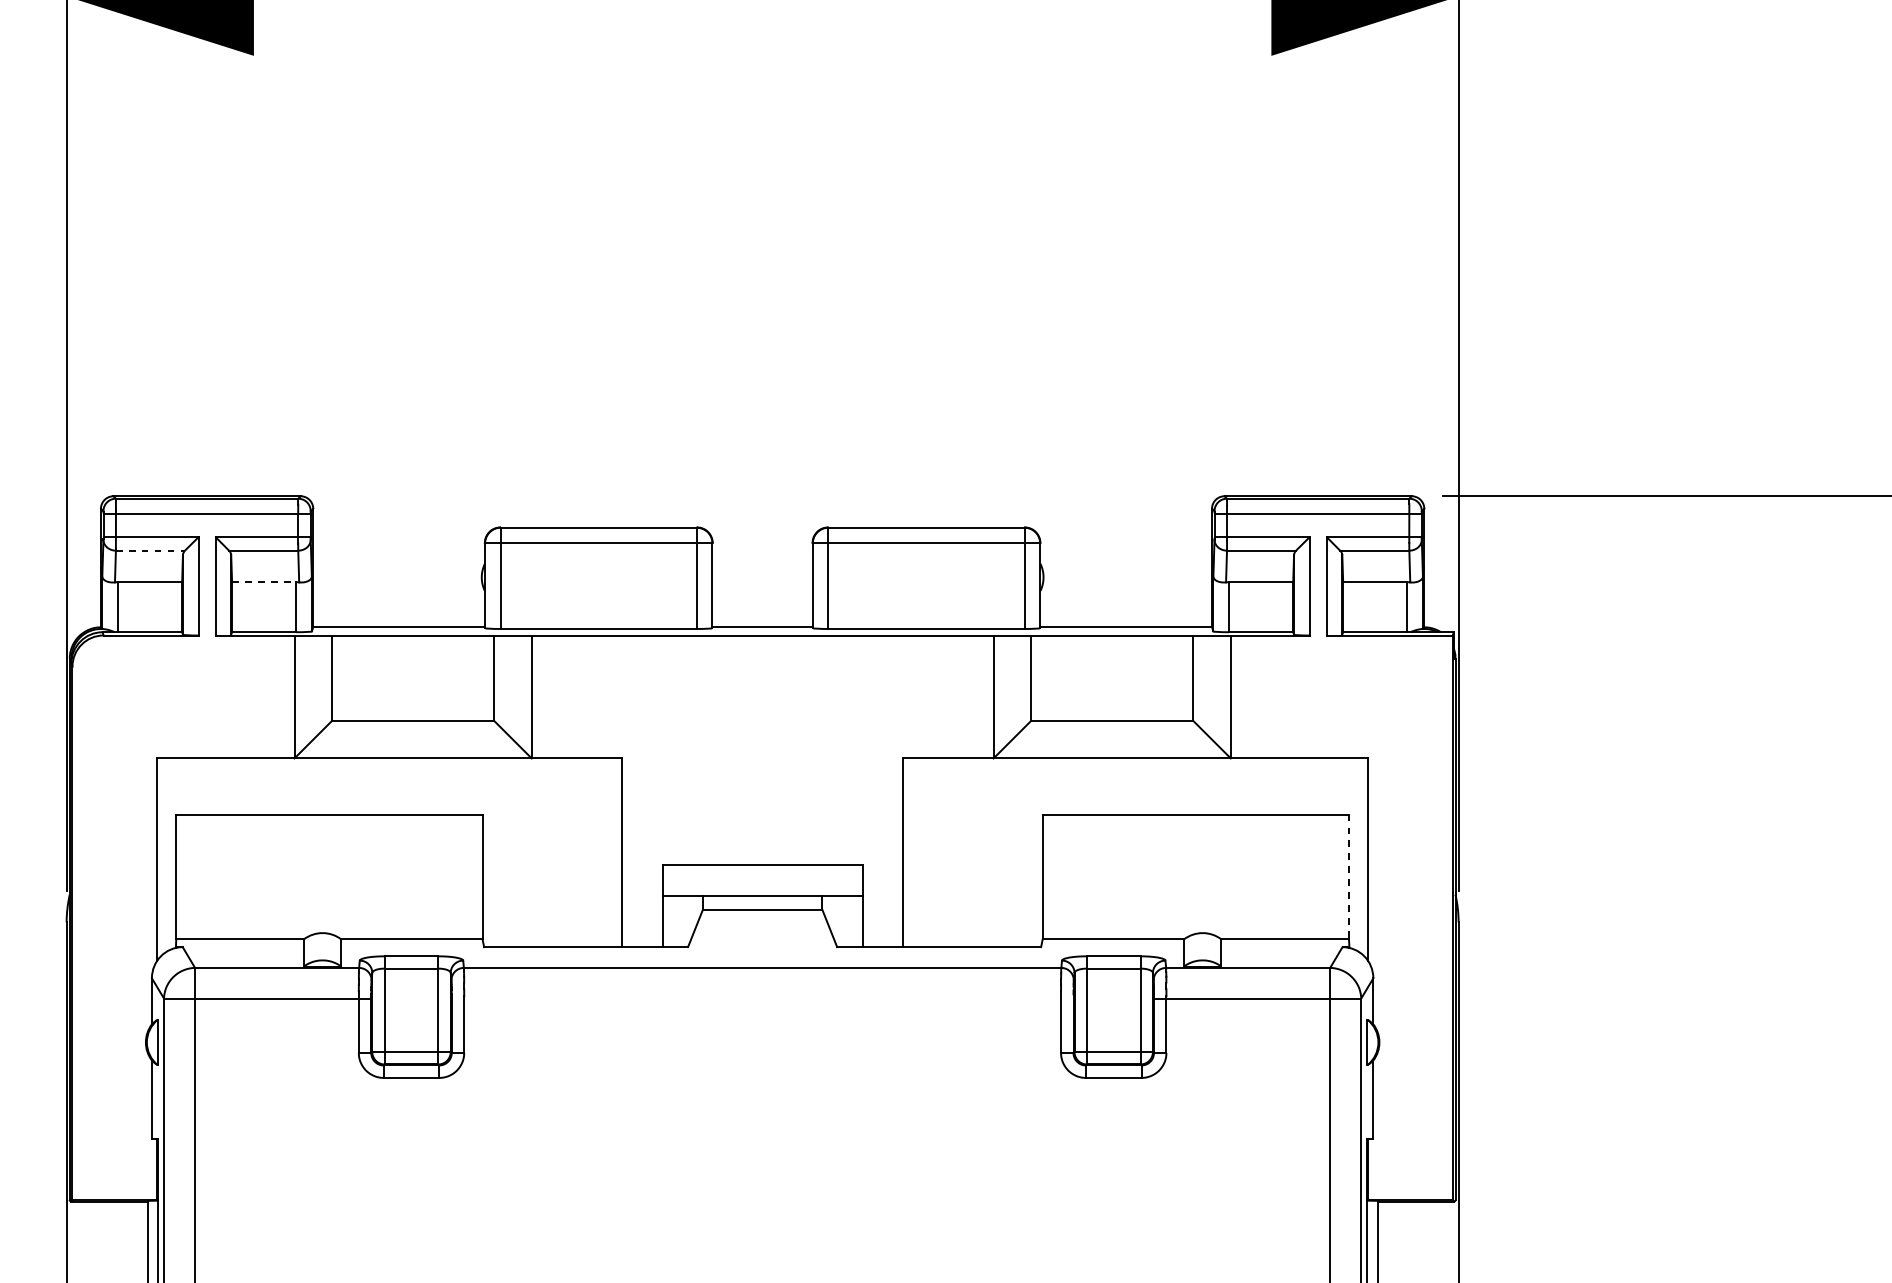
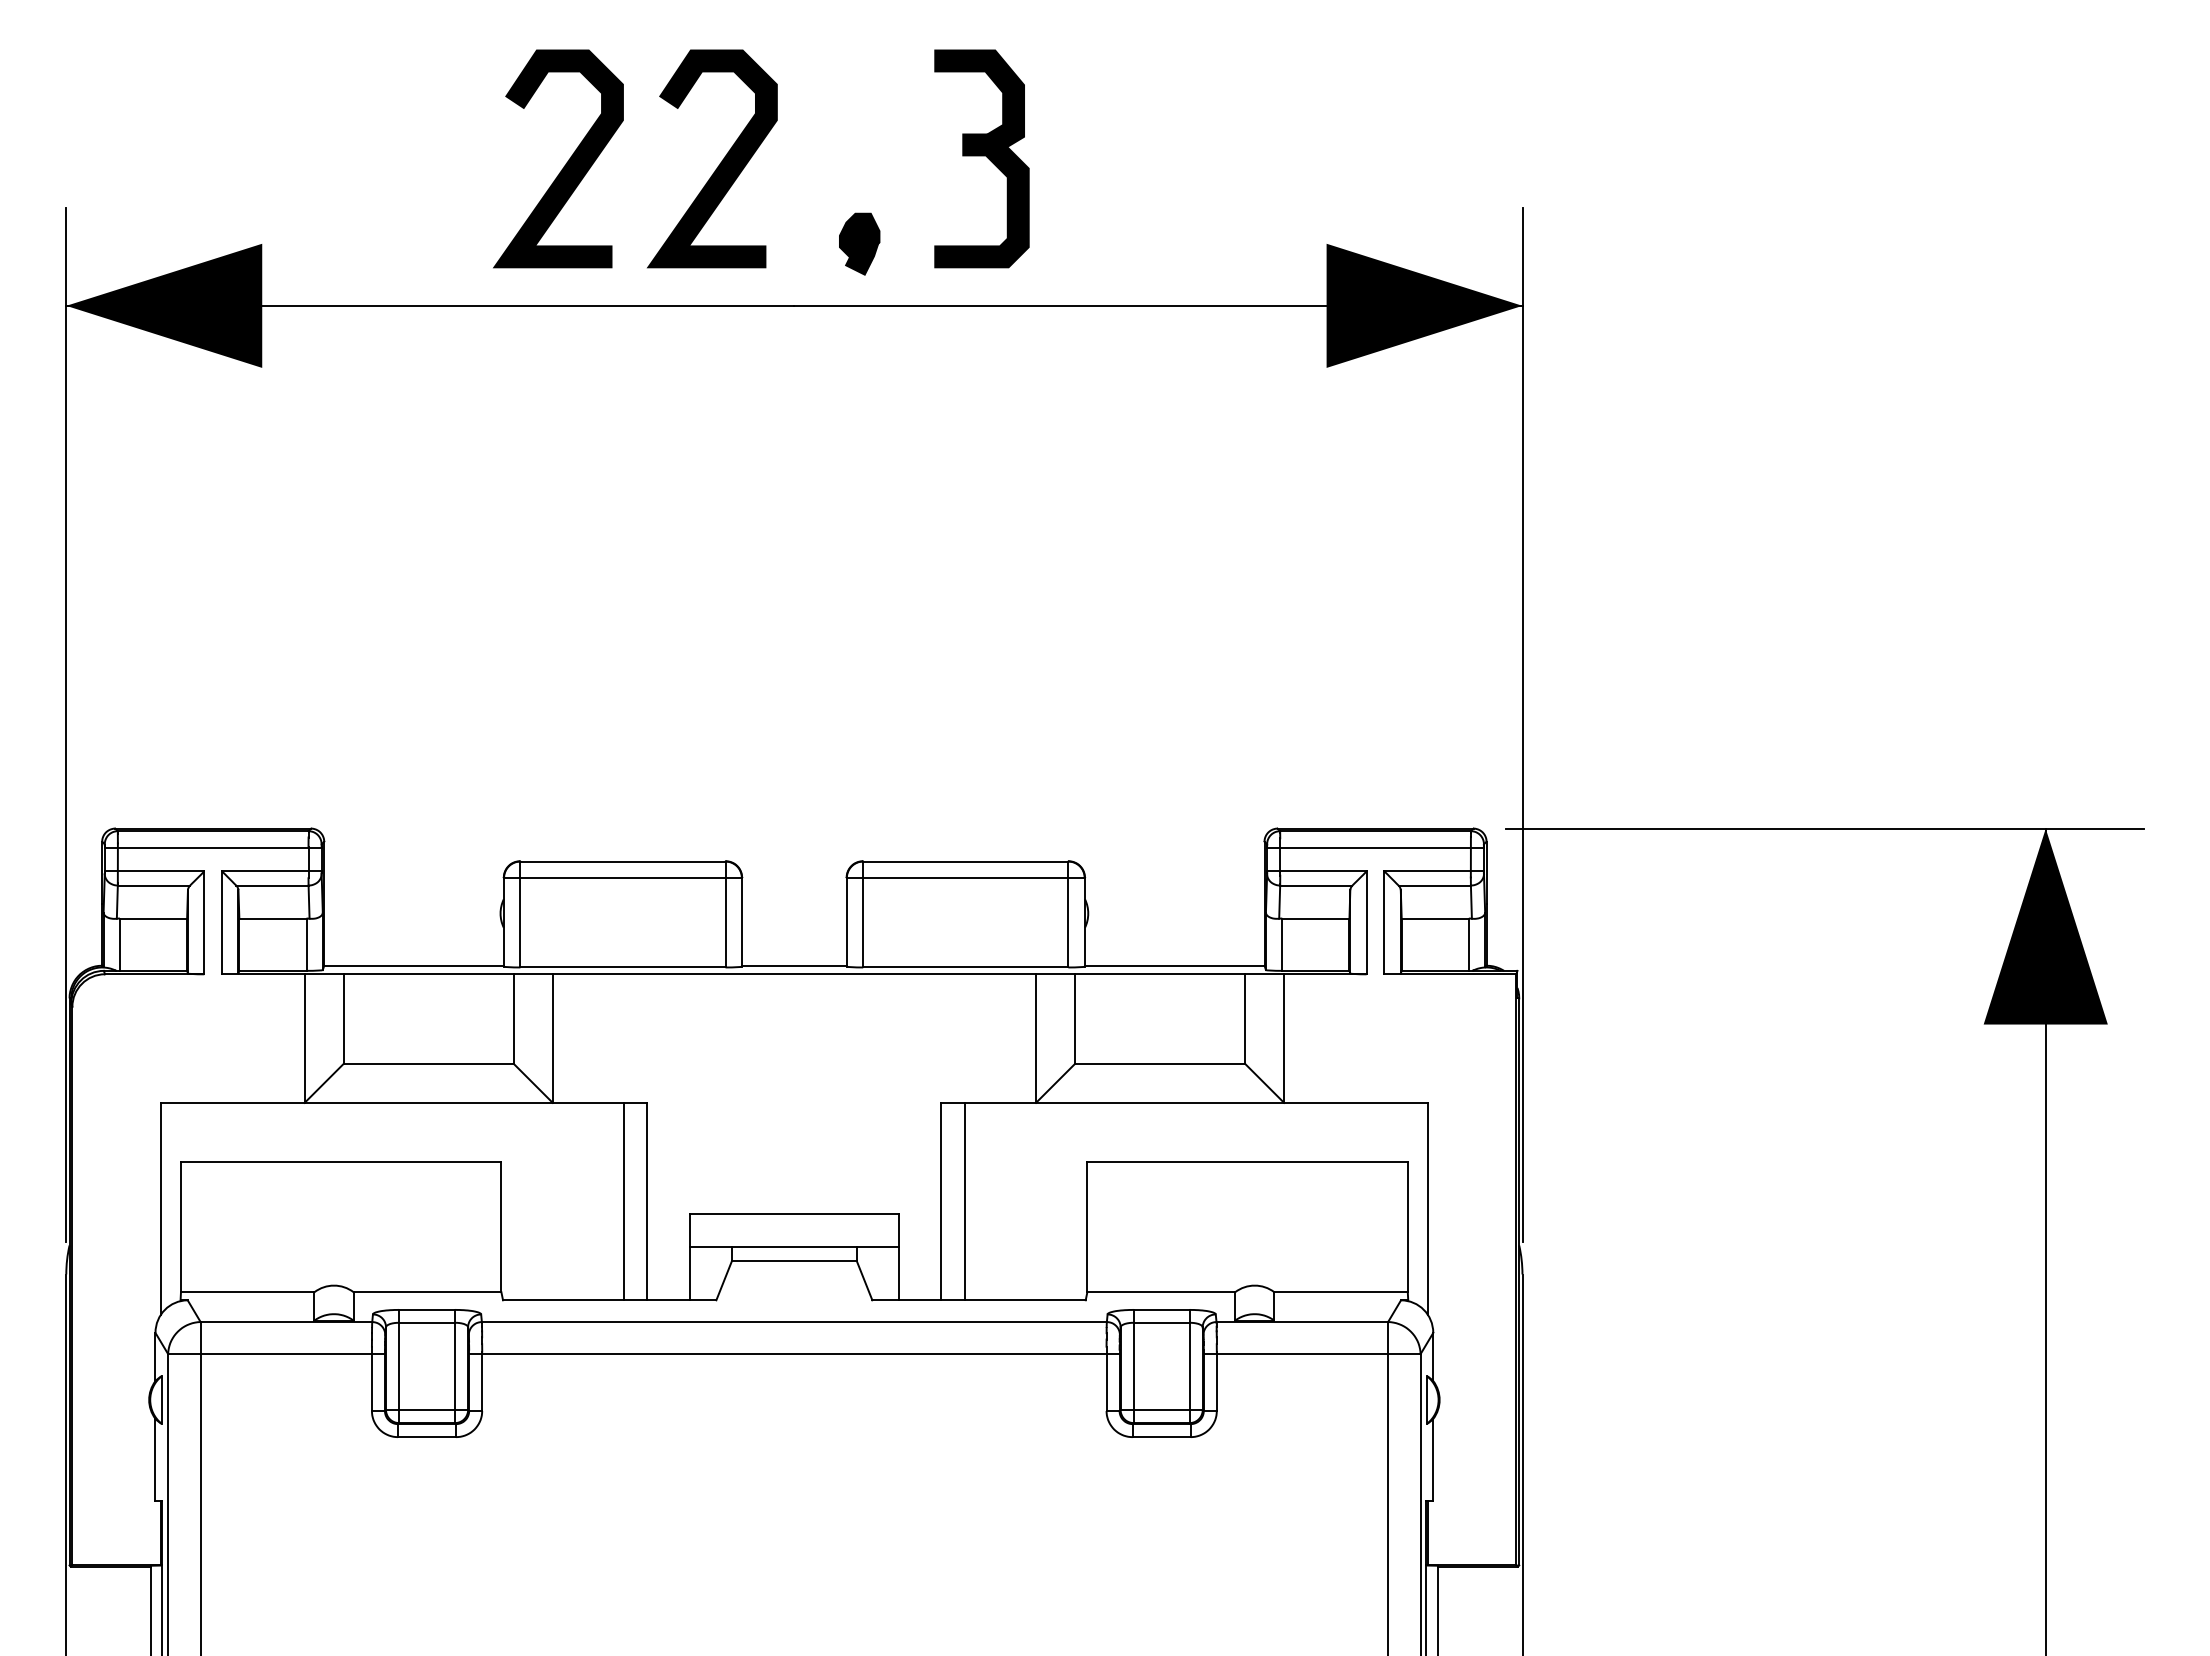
line: (150, 550) -> (154, 885), dashed -> solid
line: (263, 582) -> (272, 918), dashed -> solid
line: (599, 852) -> (623, 1201), added
line: (926, 852) -> (965, 1201), added
line: (1348, 877) -> (1407, 1227), dashed -> solid
line: (762, 998) -> (794, 1354), added

